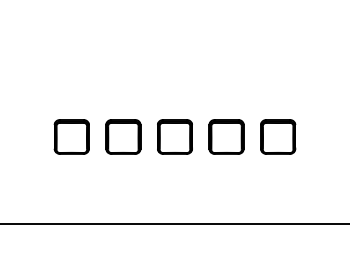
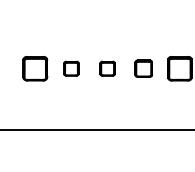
part: (123, 136) -> (71, 68), size x0.6
part: (174, 136) -> (107, 68), size x0.6
part: (226, 136) -> (143, 68), size x0.7

